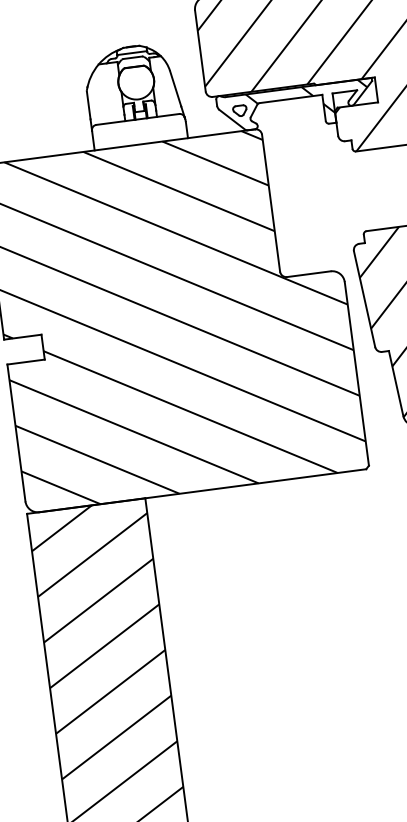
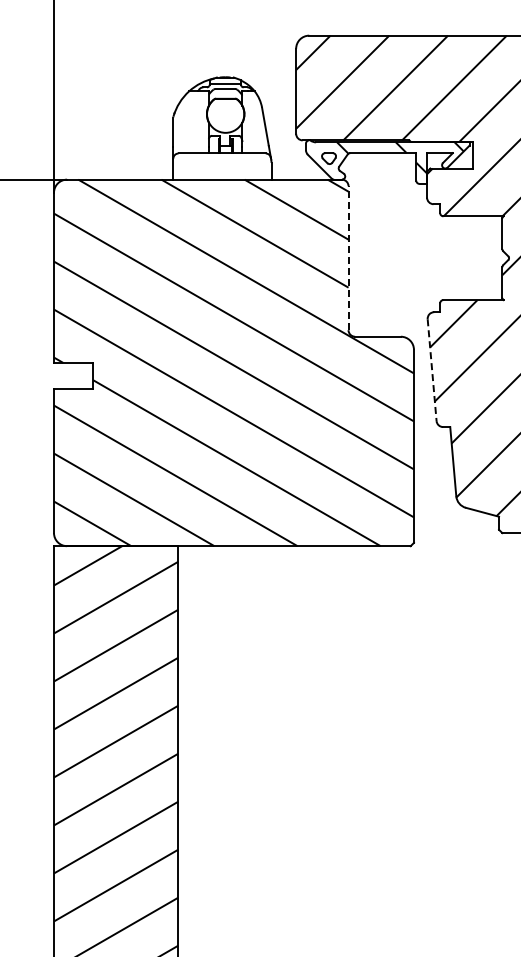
line: (271, 203) -> (348, 258), solid -> dashed
line: (364, 299) -> (432, 370), solid -> dashed

